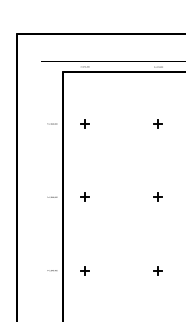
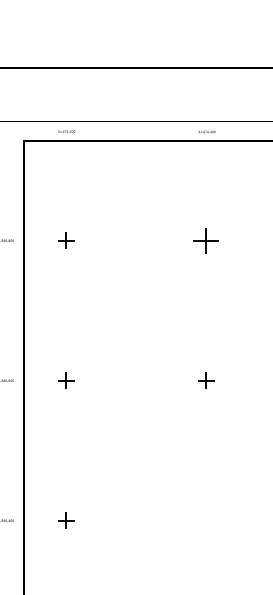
part: (157, 123) -> (204, 239), size x1.6
part: (157, 270) -> (204, 520), removed

